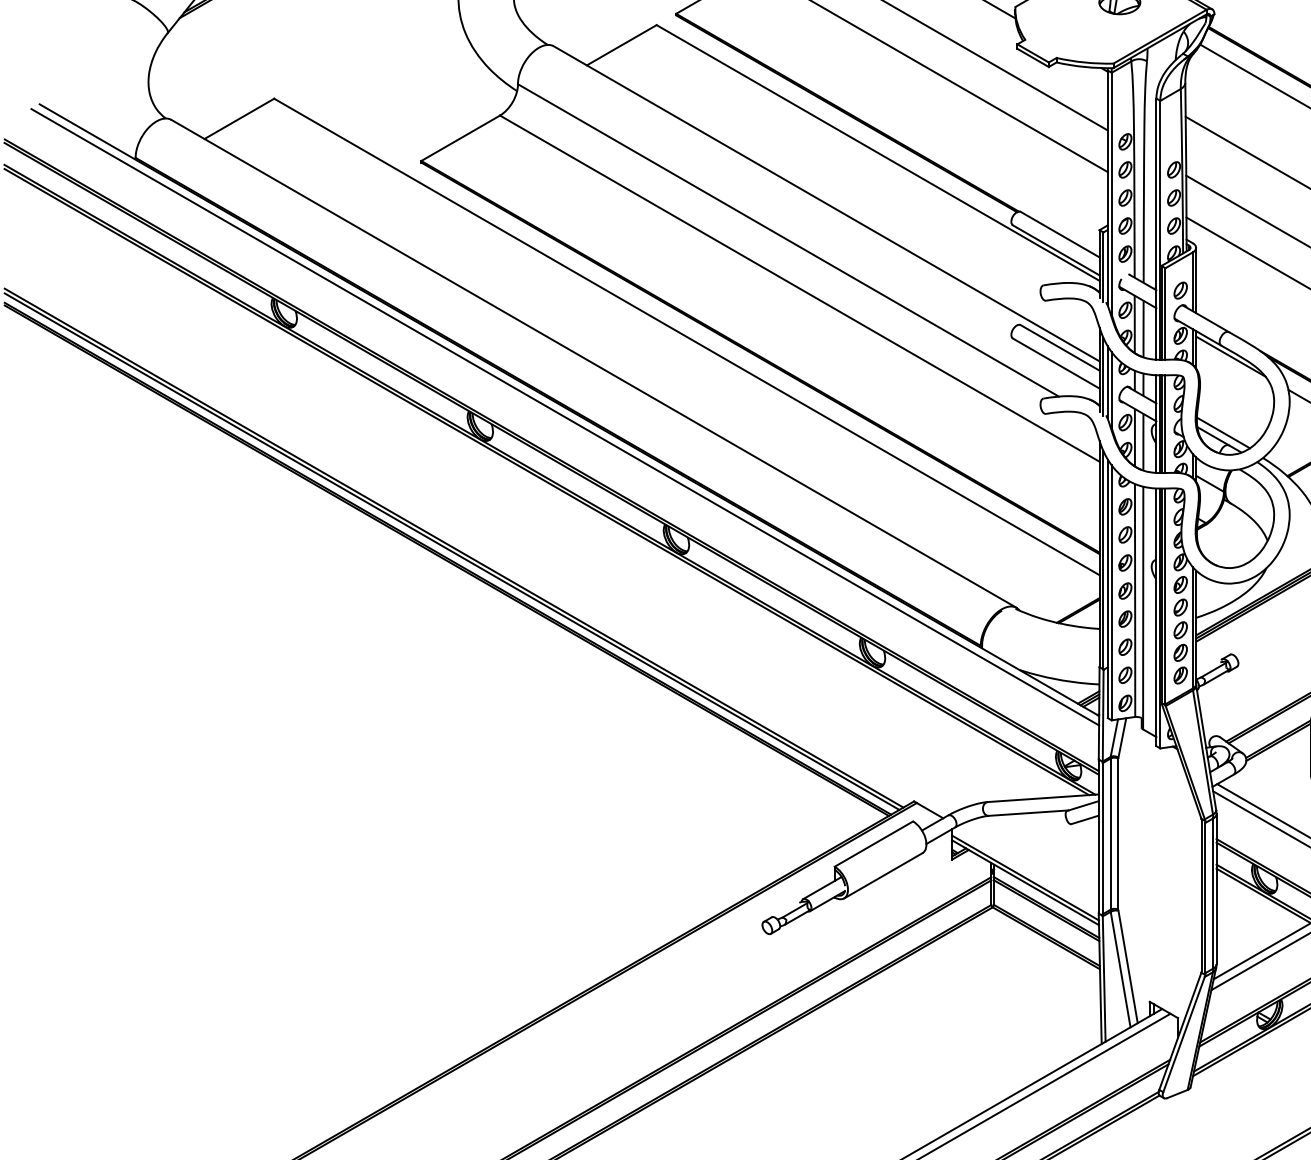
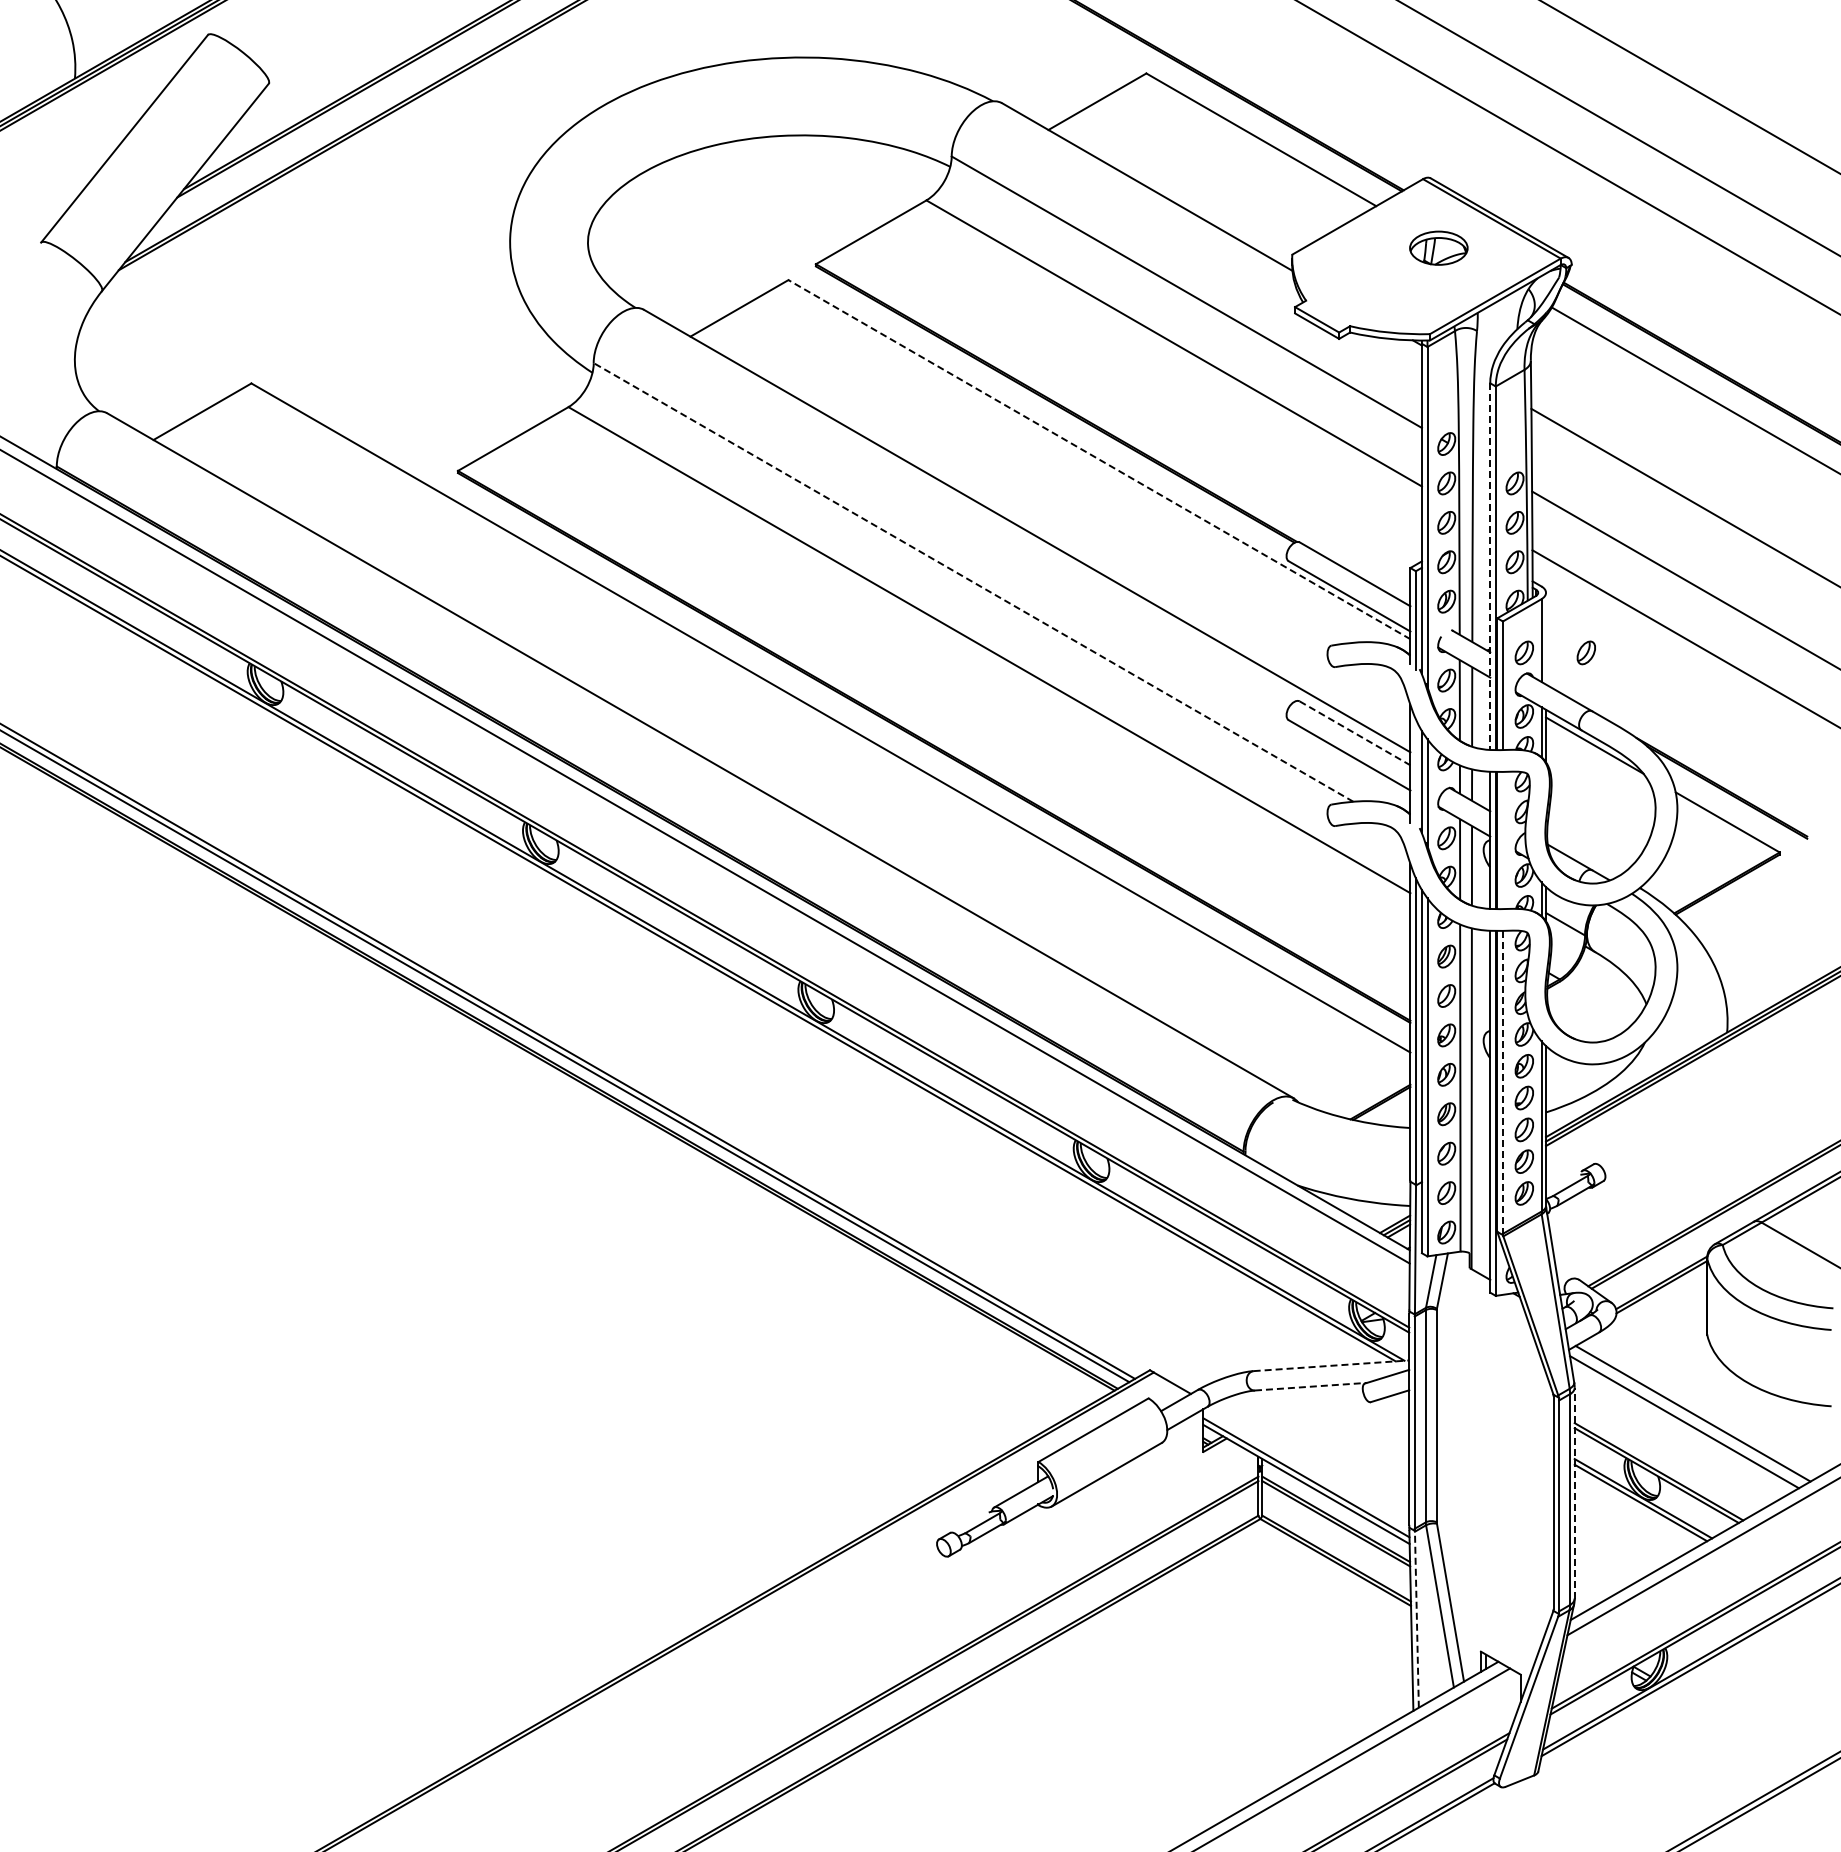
line: (878, 152) -> (1099, 459), solid -> dashed
line: (1156, 229) -> (1490, 567), solid -> dashed
line: (788, 240) -> (973, 582), solid -> dashed
line: (1196, 280) -> (1546, 638), removed
part: (1224, 290) -> (1585, 652), added
line: (1060, 347) -> (1355, 733), solid -> dashed
line: (1103, 376) -> (1415, 773), removed
line: (1165, 424) -> (1502, 840), removed
line: (1223, 432) -> (1584, 852), removed
line: (1165, 596) -> (1502, 1082), solid -> dashed
line: (1043, 798) -> (1331, 1365), solid -> dashed
line: (1029, 812) -> (1311, 1386), solid -> dashed
line: (1216, 888) -> (1574, 1492), solid -> dashed
line: (1103, 978) -> (1416, 1619), solid -> dashed

